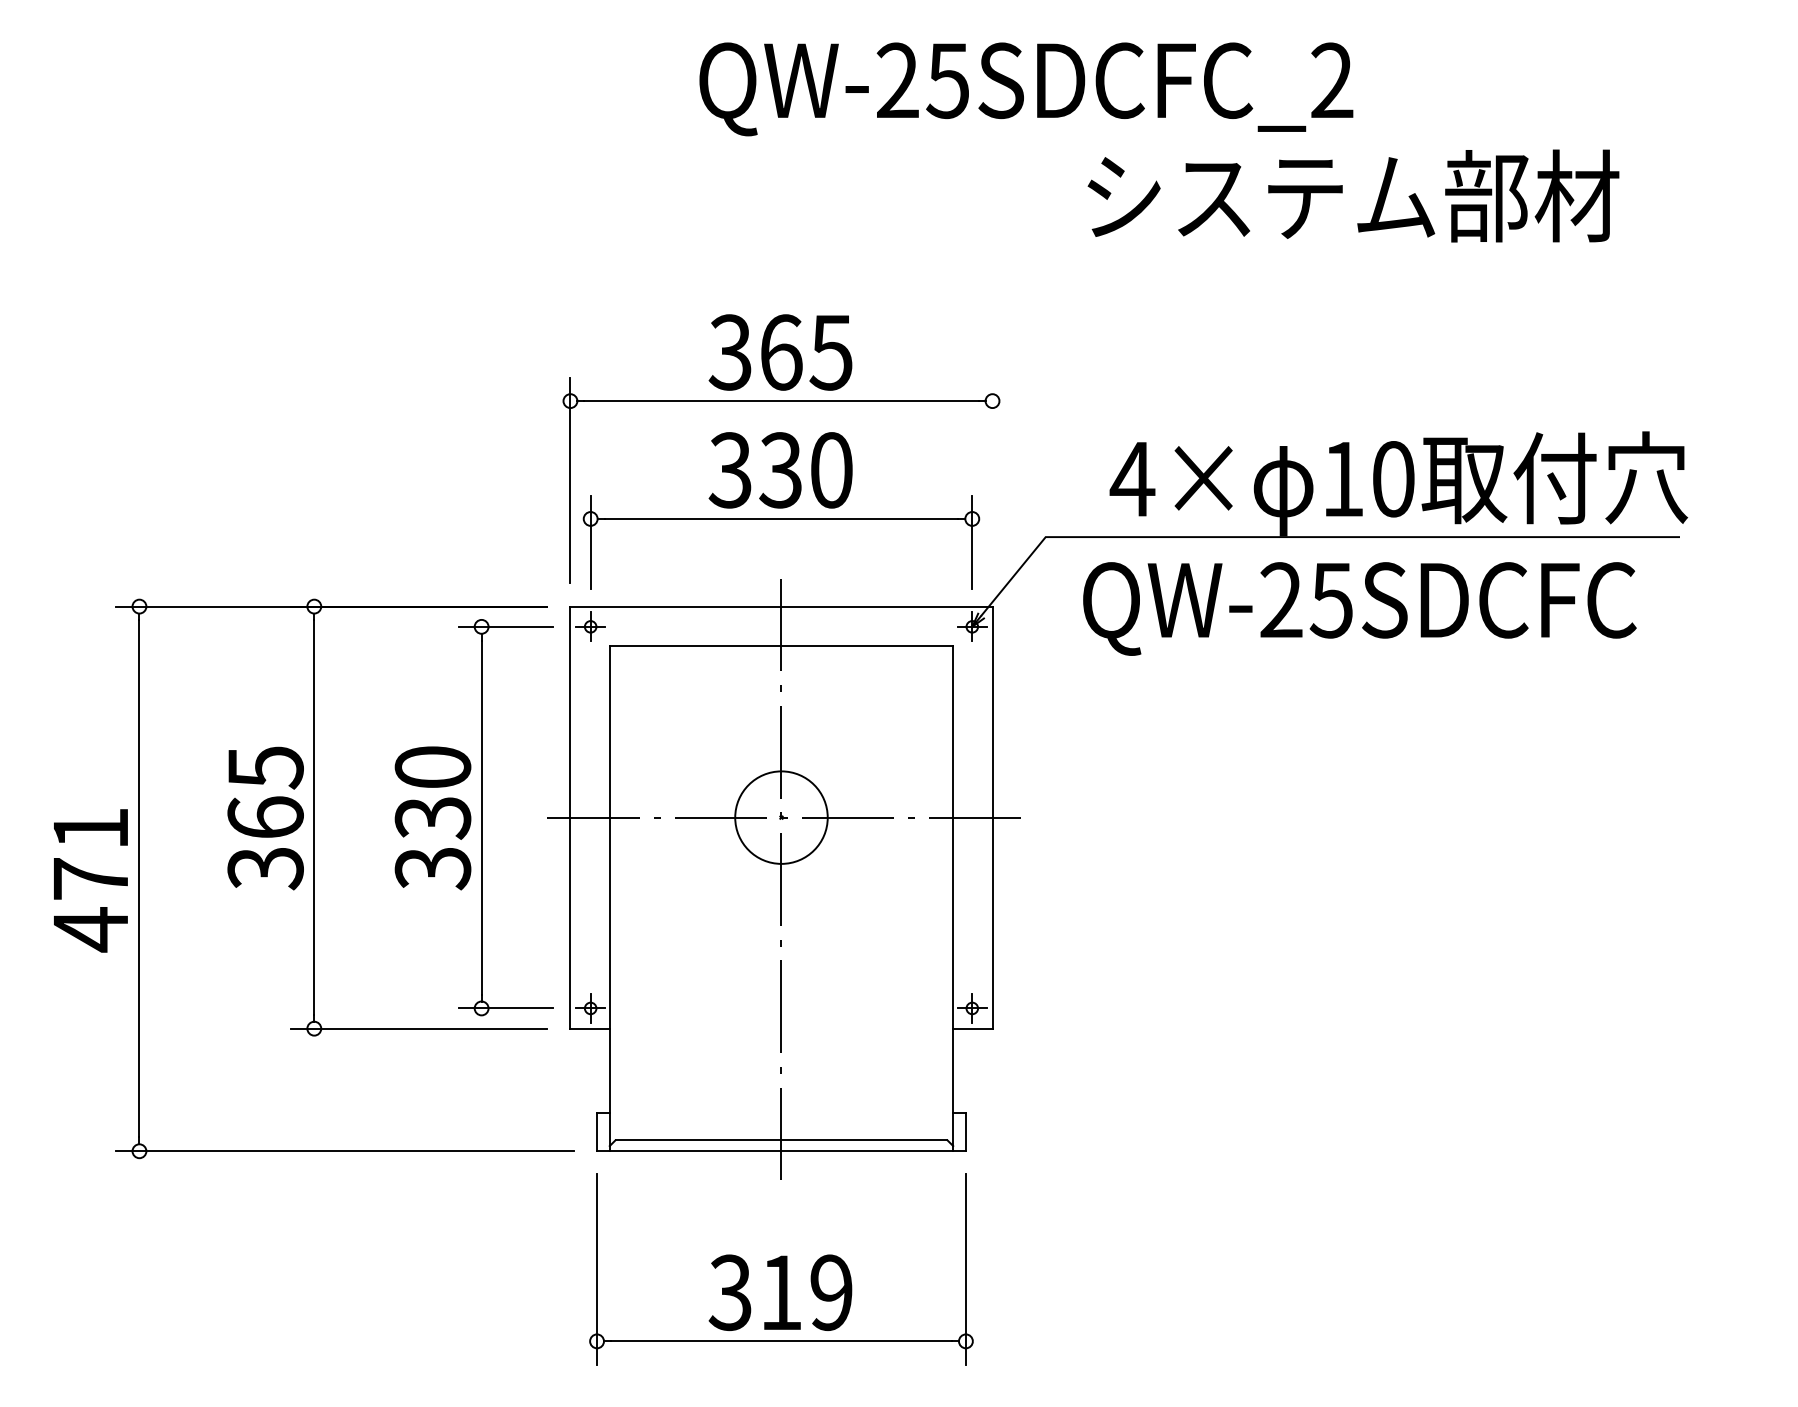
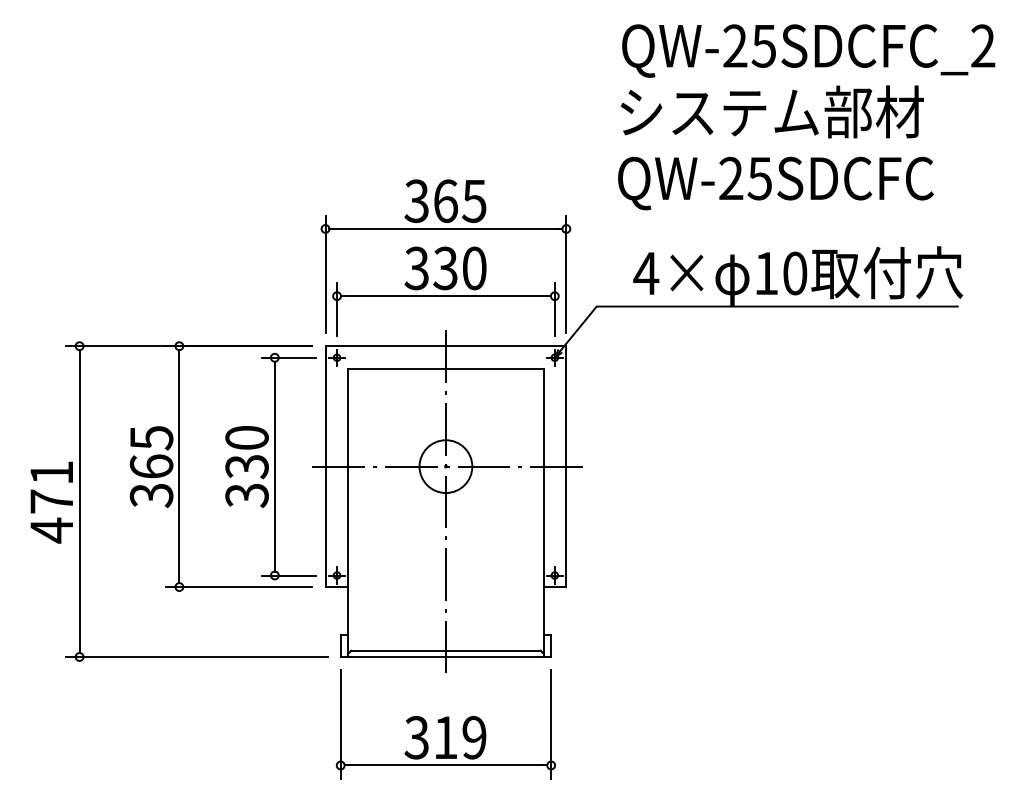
text: (1026, 88) -> (808, 50), moved
line: (992, 480) -> (566, 274), added
text: (1359, 608) -> (775, 183), moved

